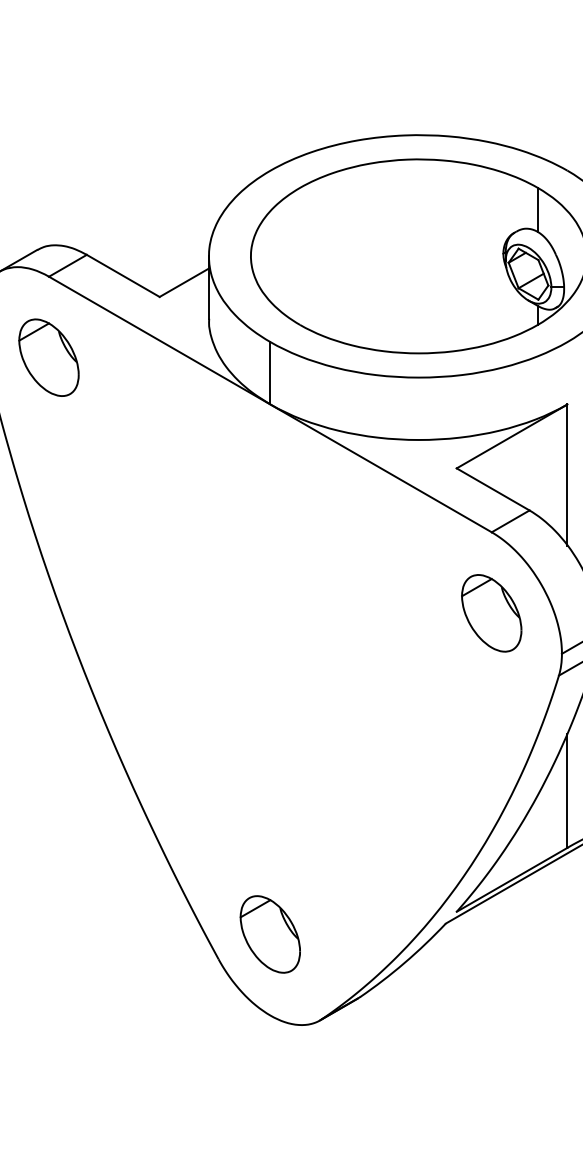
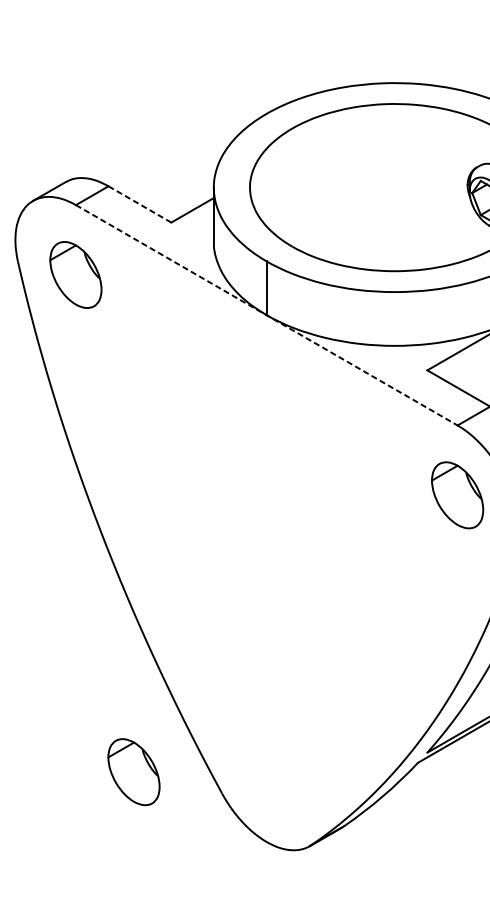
line: (122, 275) -> (139, 204), solid -> dashed
line: (270, 404) -> (266, 315), solid -> dashed
part: (269, 934) -> (133, 772), moved

